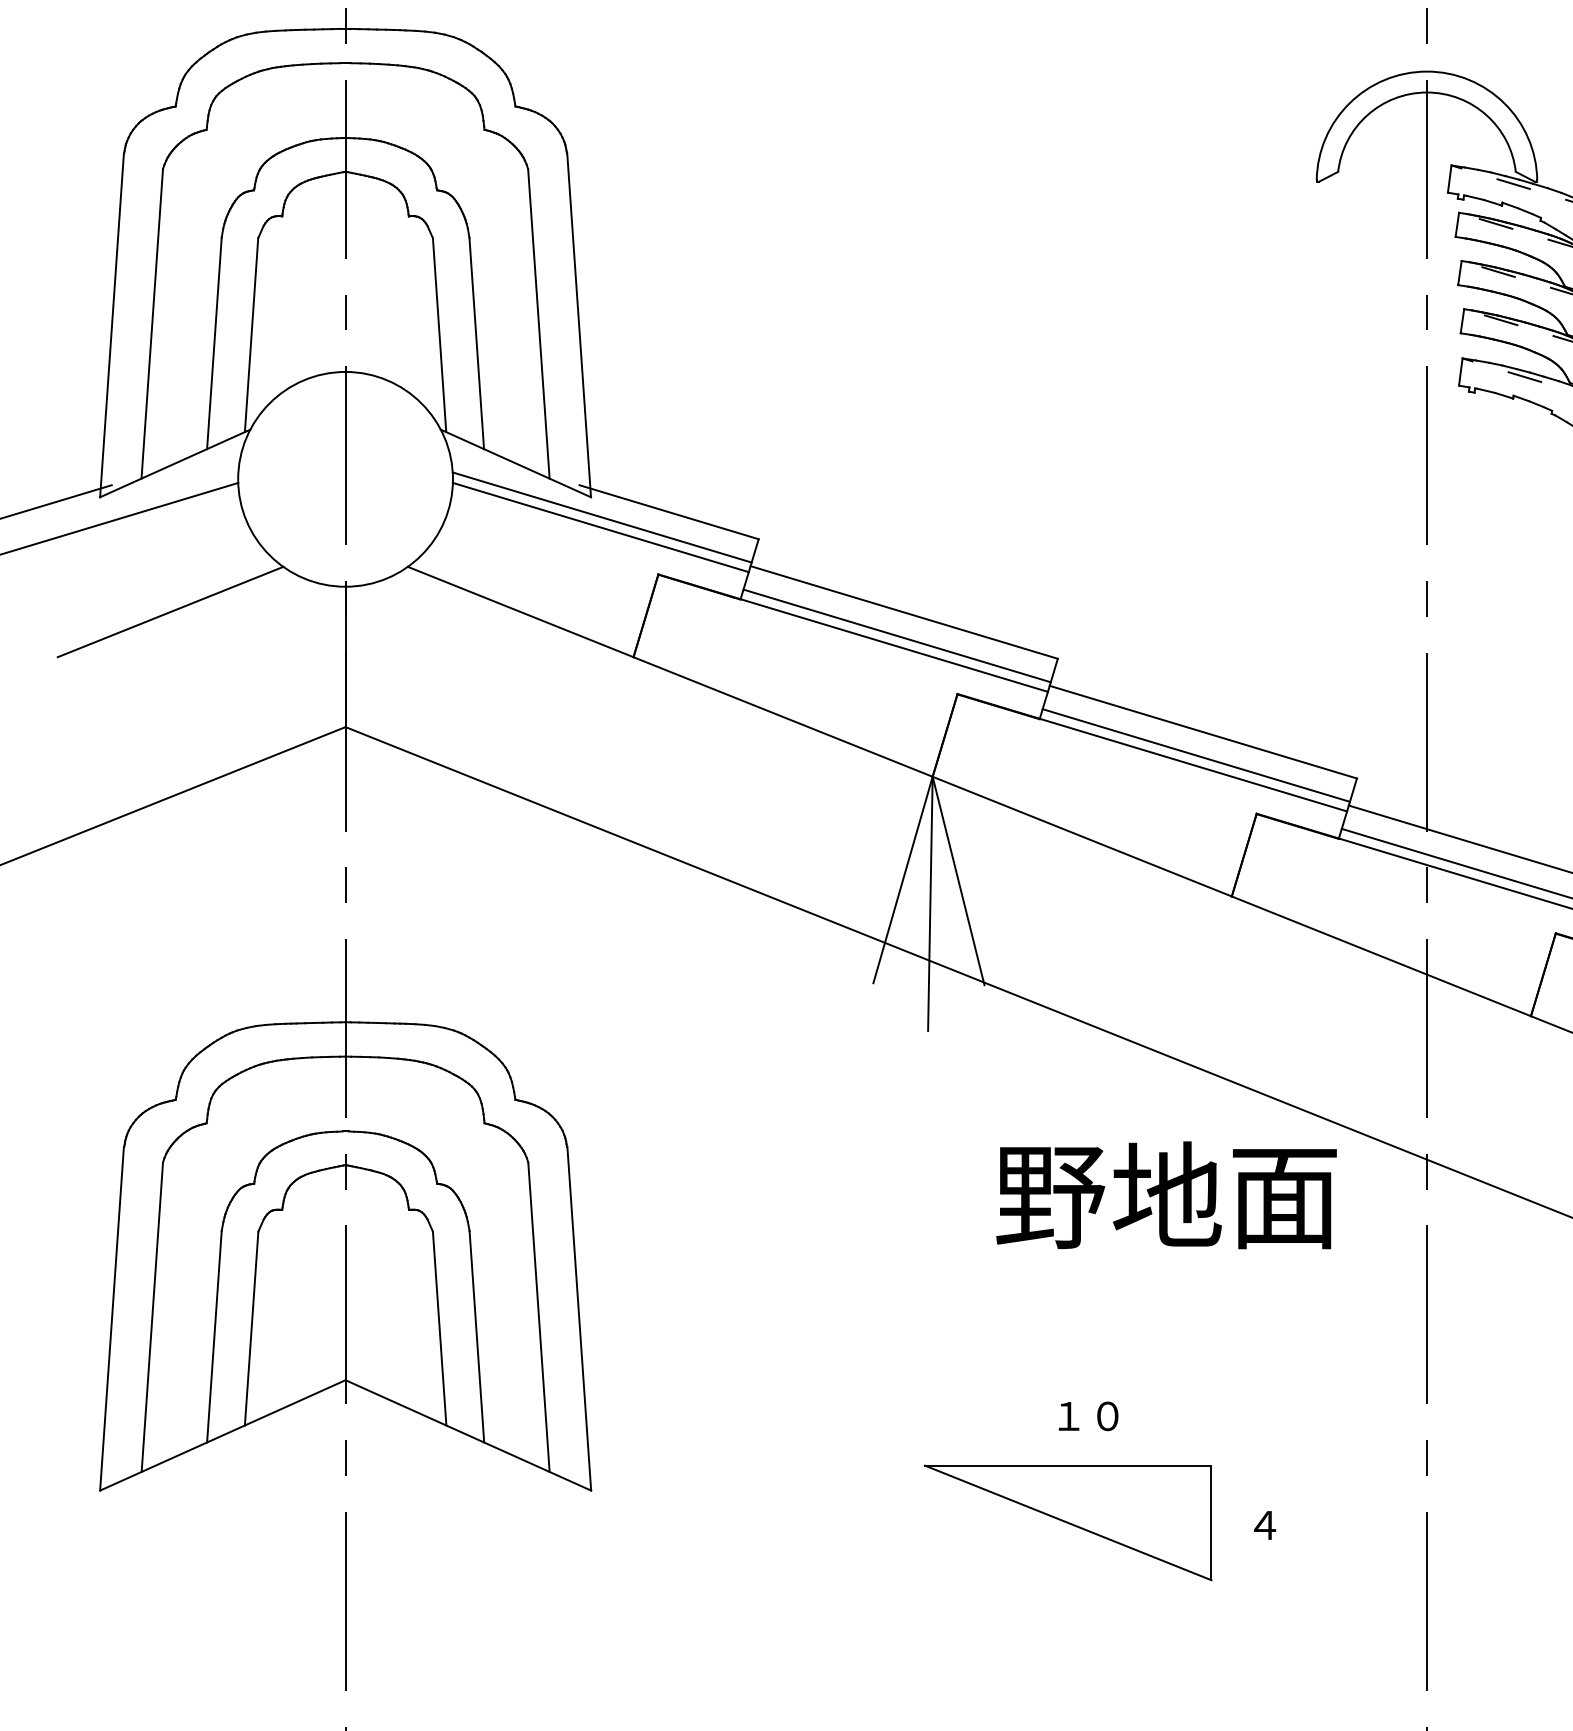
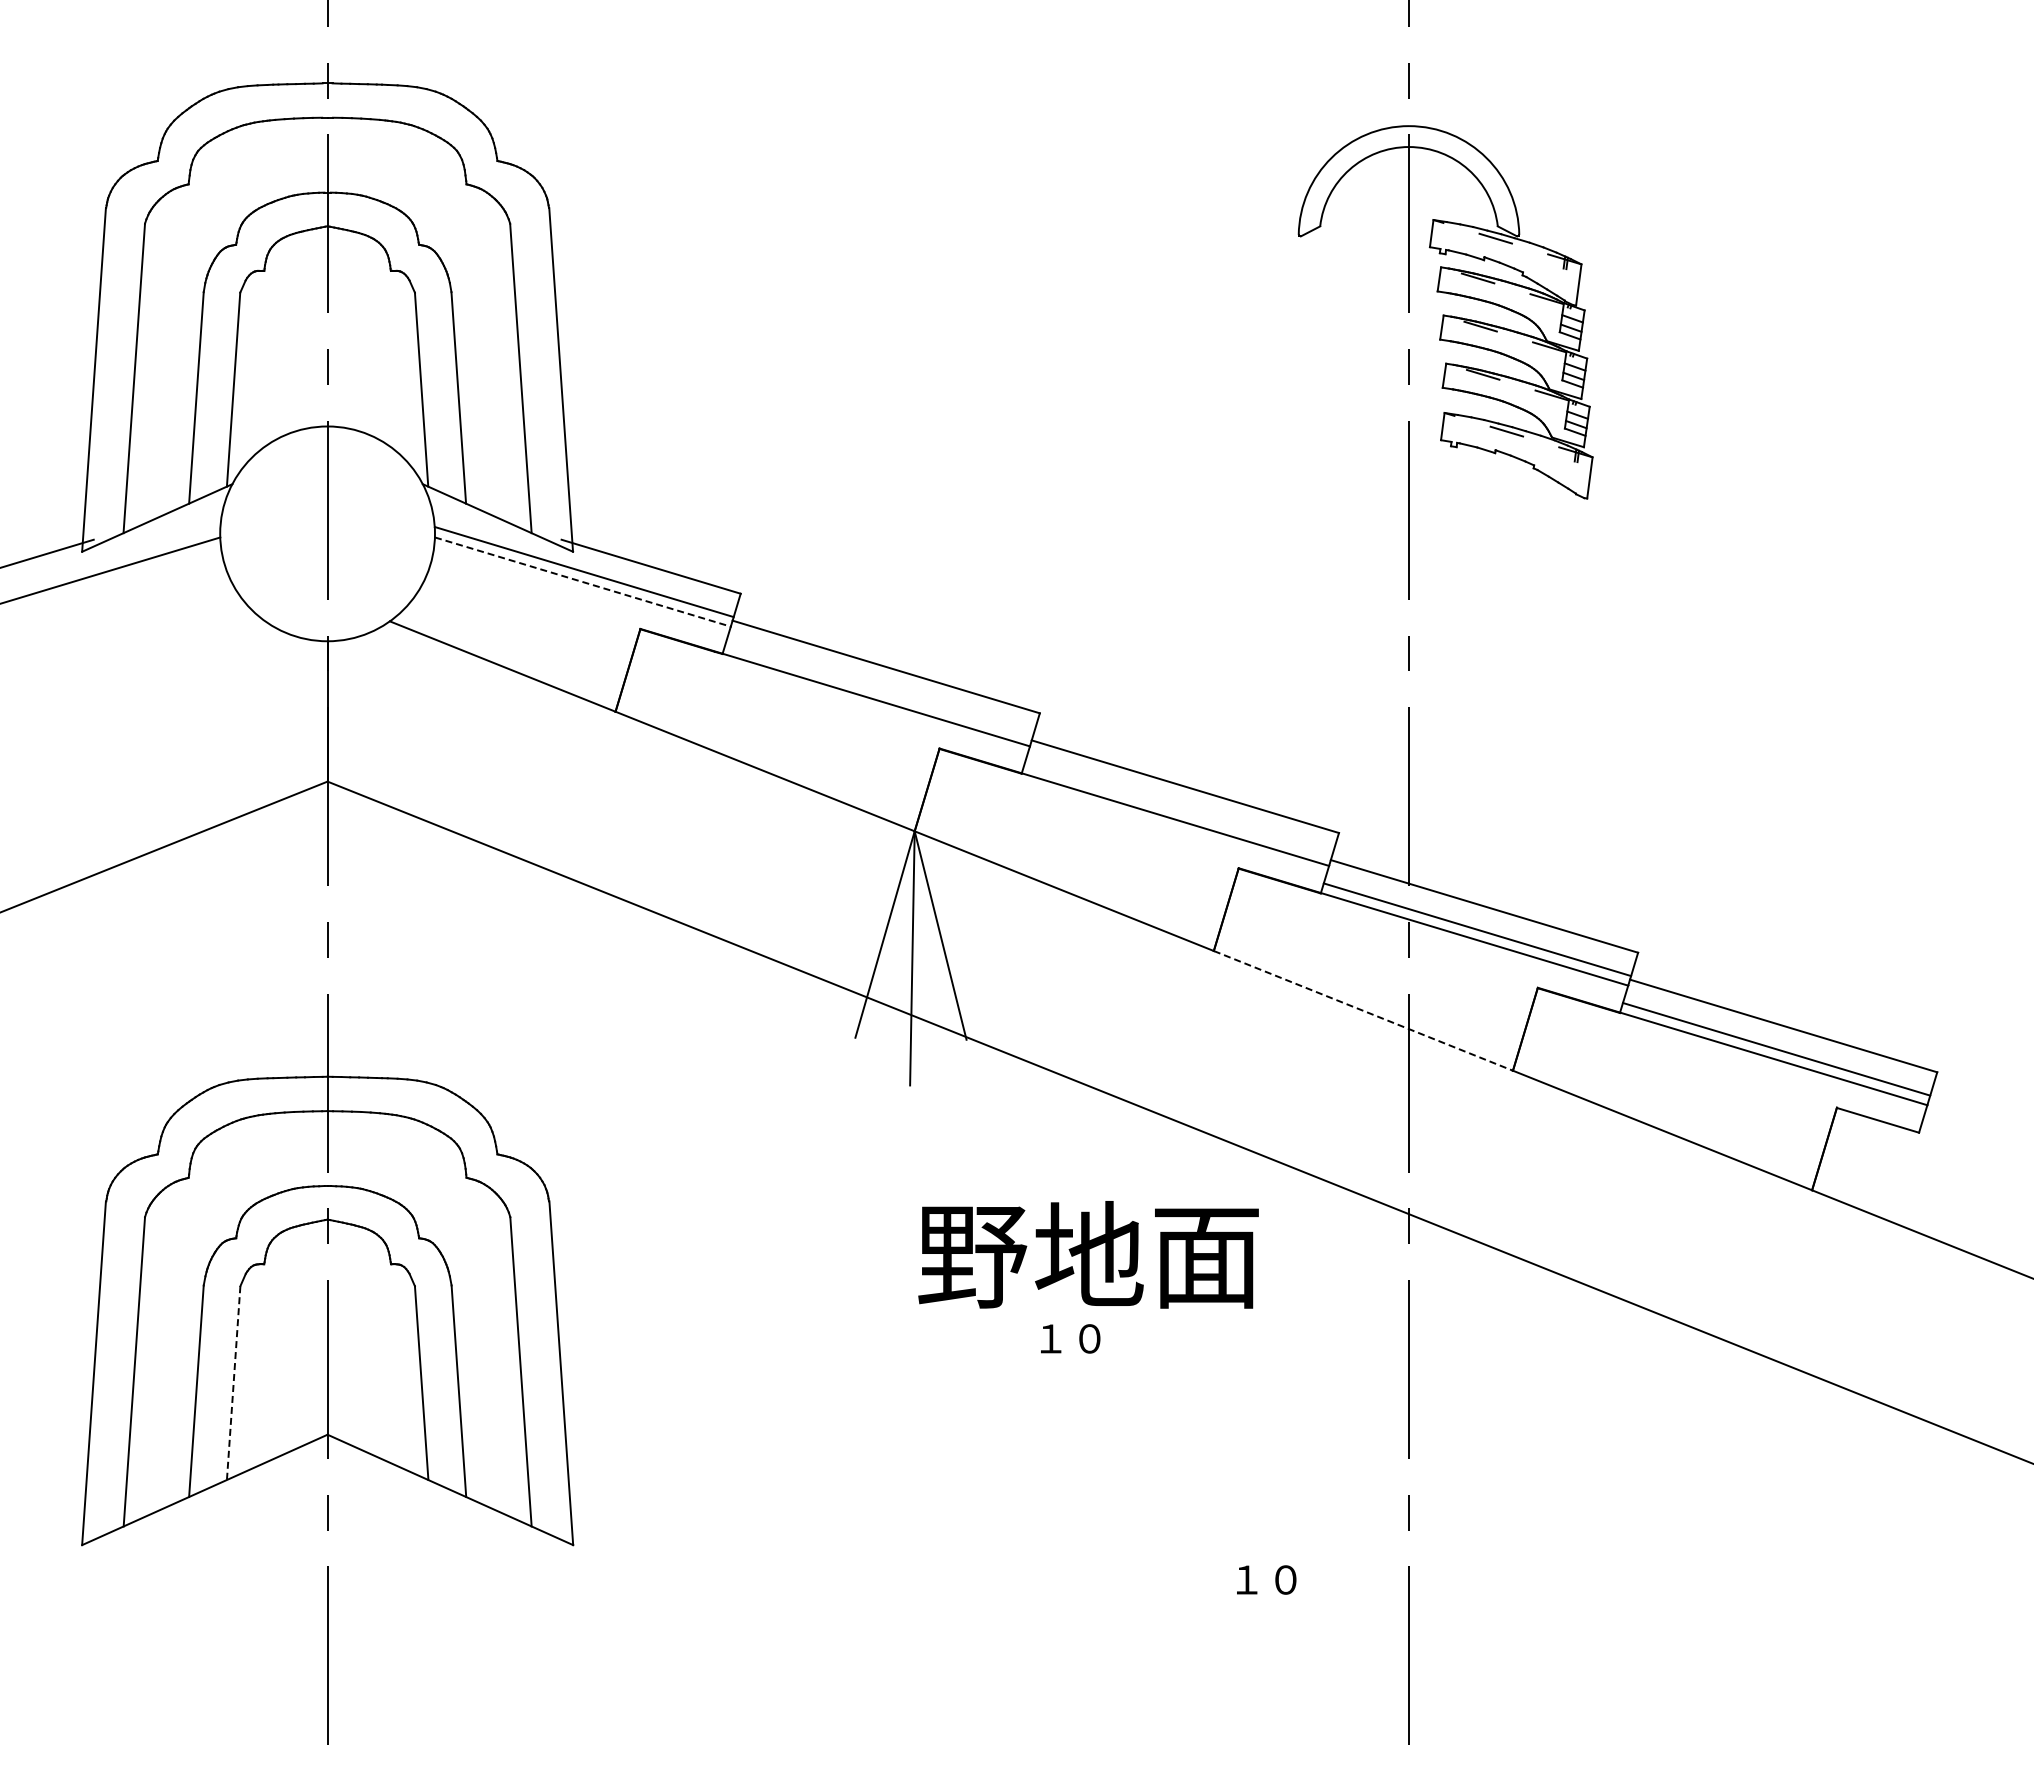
line: (601, 527) -> (583, 582), solid -> dashed
line: (170, 611) -> (152, 666), removed
line: (896, 635) -> (878, 690), removed
line: (1195, 754) -> (1177, 809), removed
line: (1381, 956) -> (1363, 1011), solid -> dashed
text: (1166, 1194) -> (1088, 1254), moved
line: (251, 1328) -> (233, 1383), solid -> dashed
text: (1088, 1415) -> (1070, 1338), moved
part: (1068, 1522) -> (1050, 1577), removed
text: (1284, 1524) -> (1266, 1579), ４ -> １０

